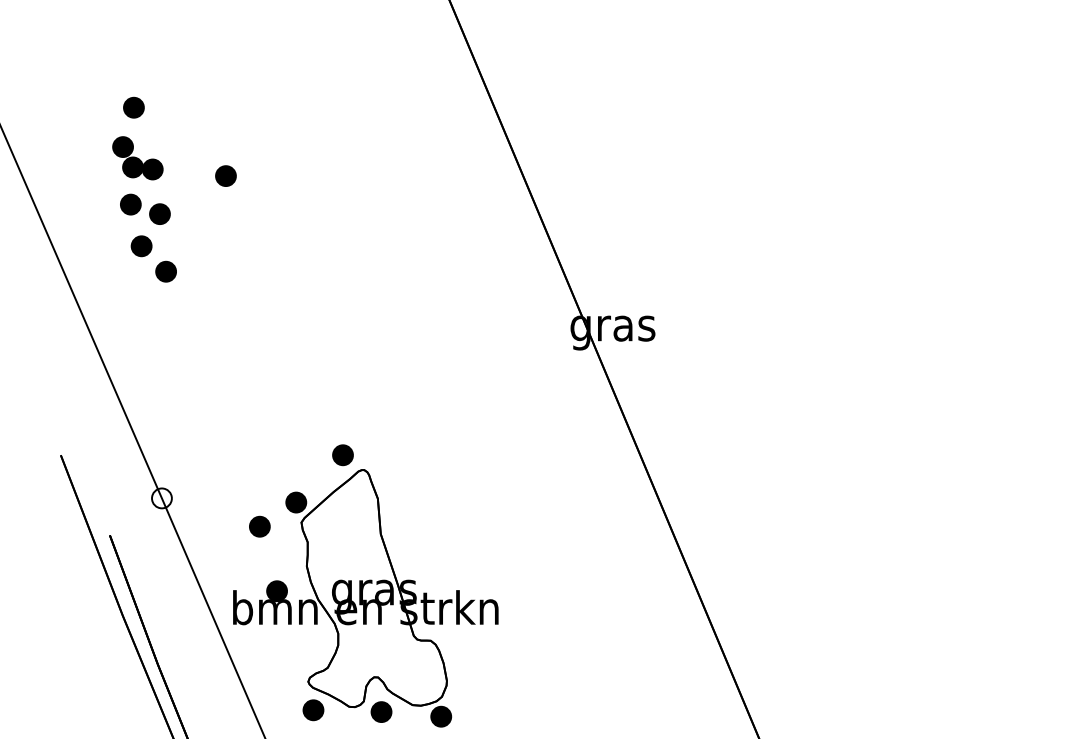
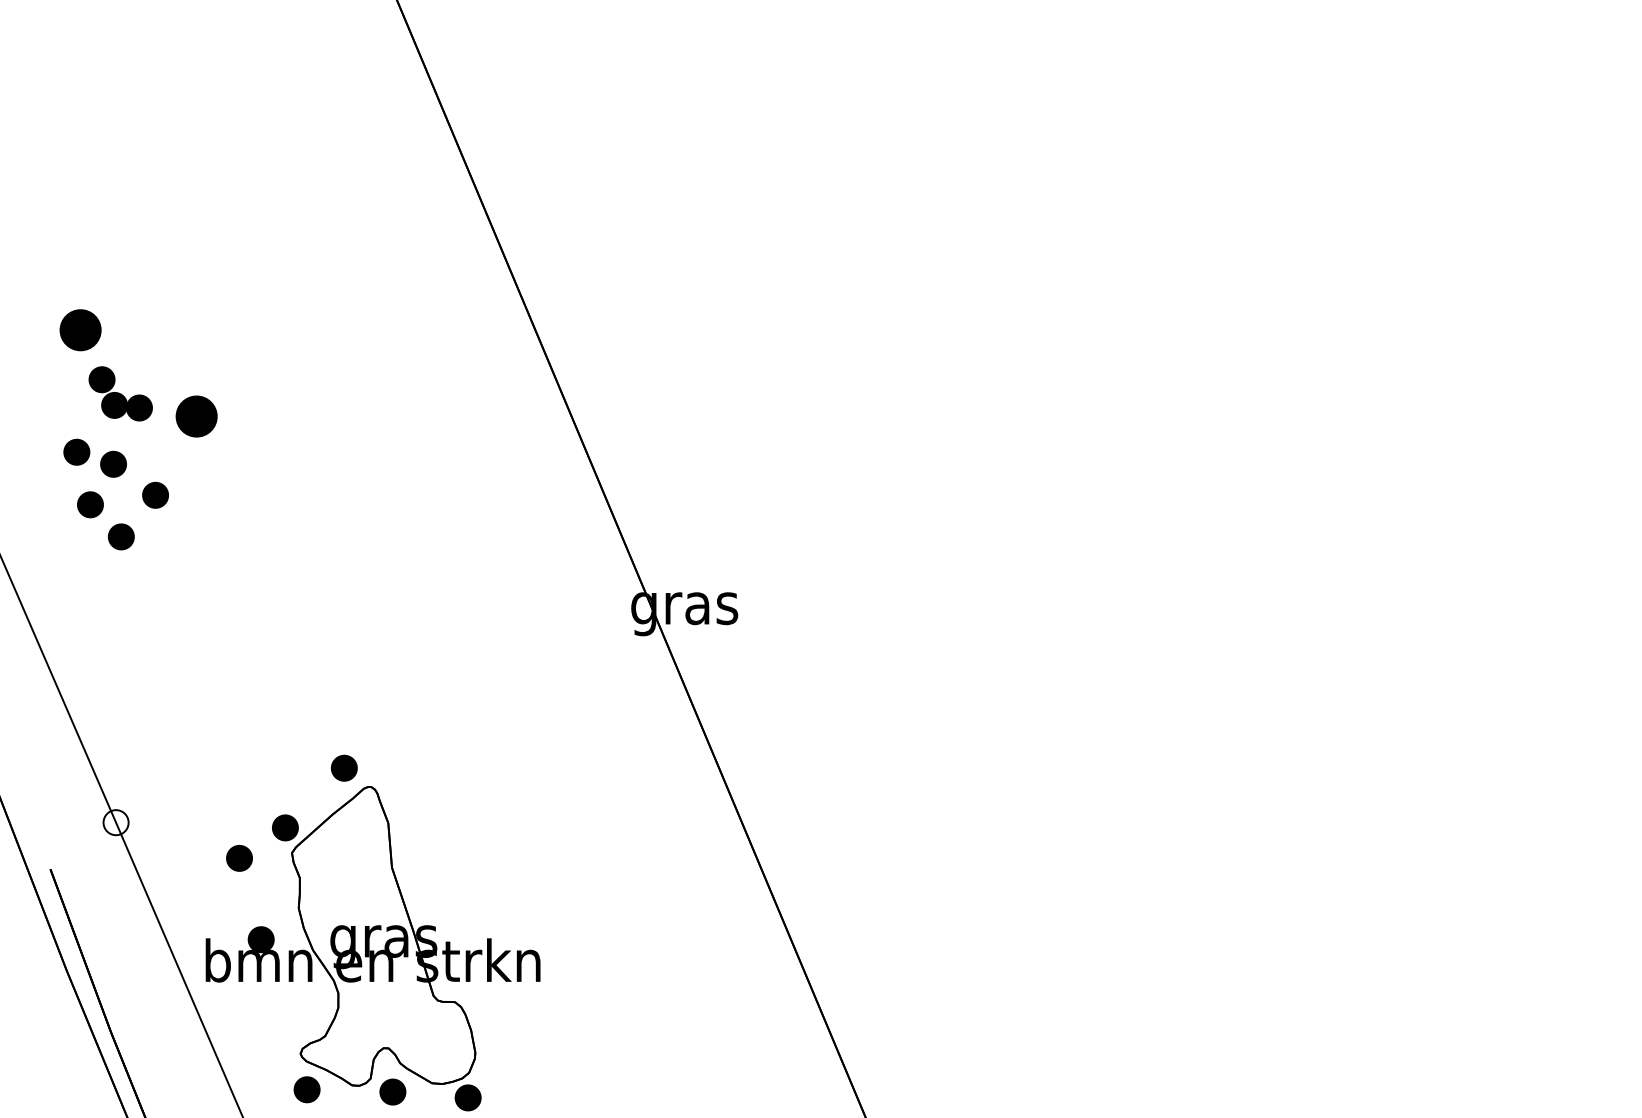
part: (133, 107) -> (80, 329), size x1.6
part: (137, 157) -> (120, 393), moved
part: (225, 175) -> (196, 415), size x1.6
part: (193, 238) -> (155, 494), added

